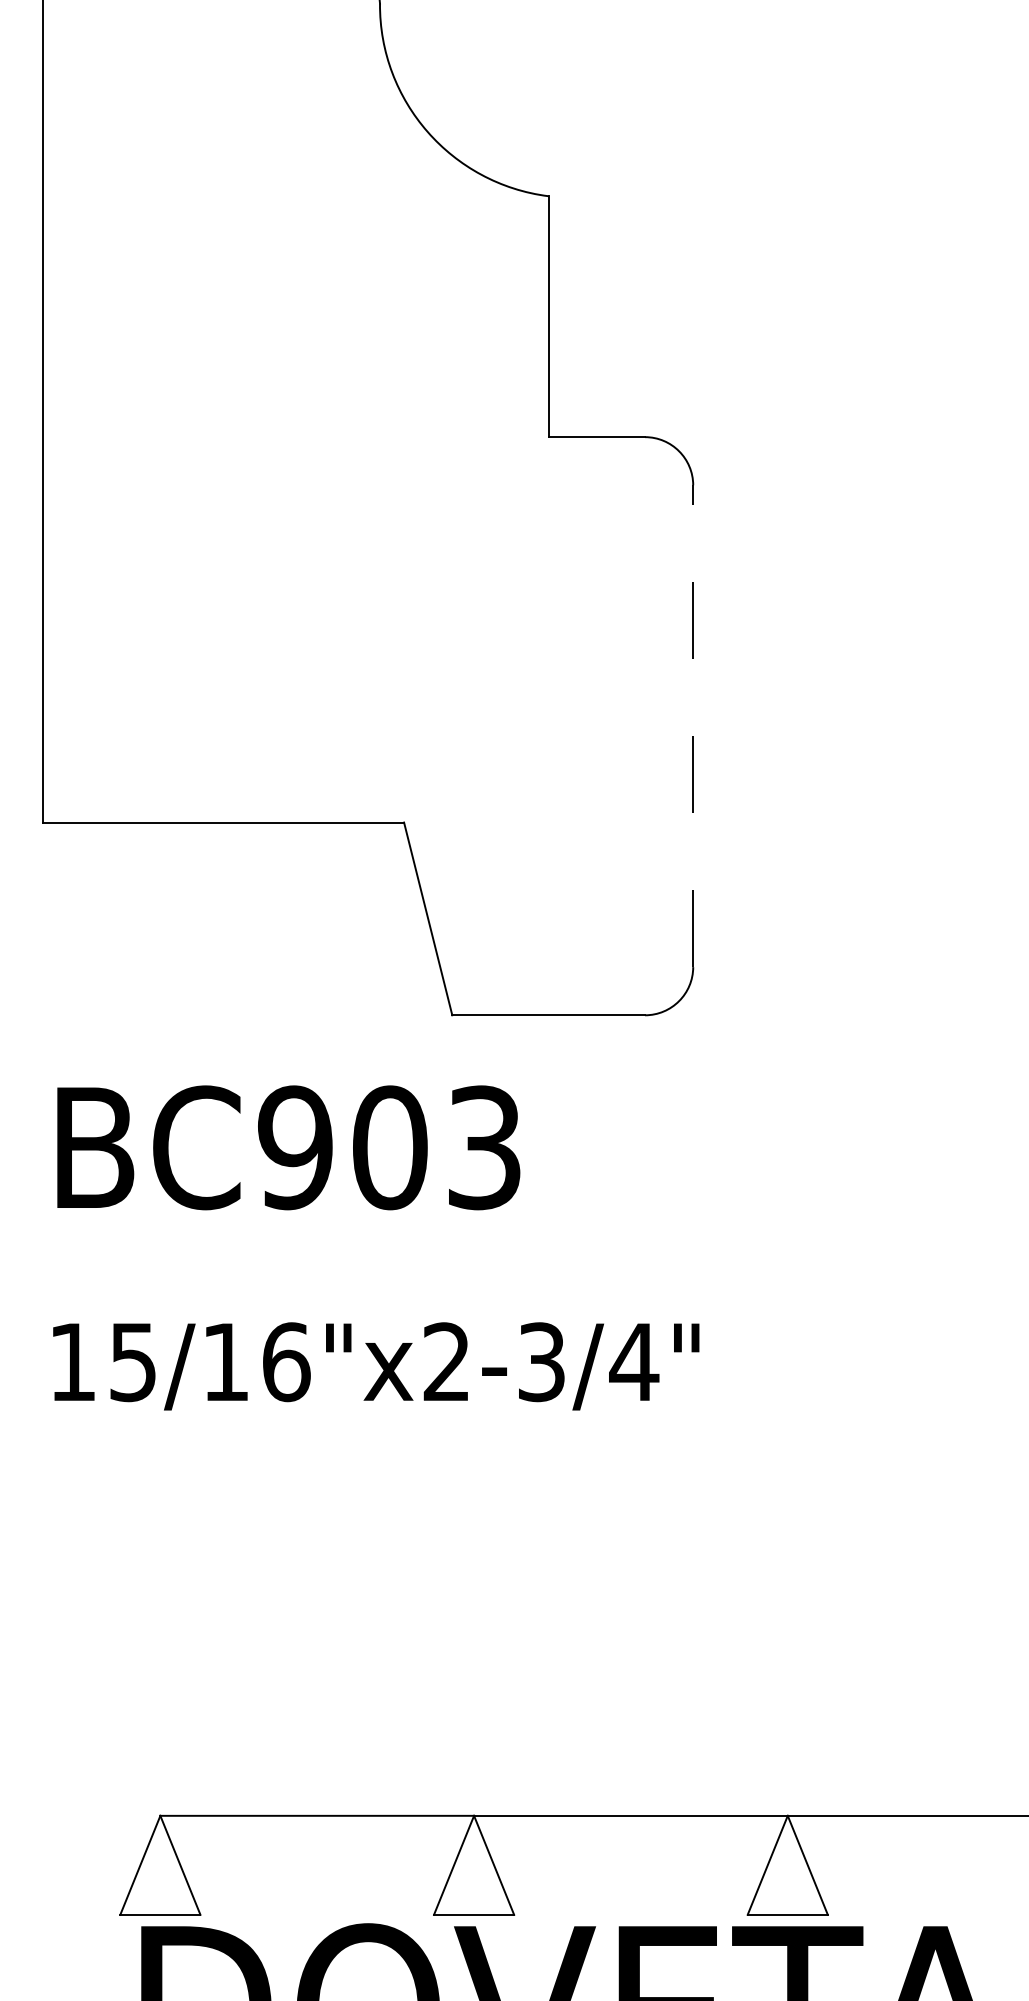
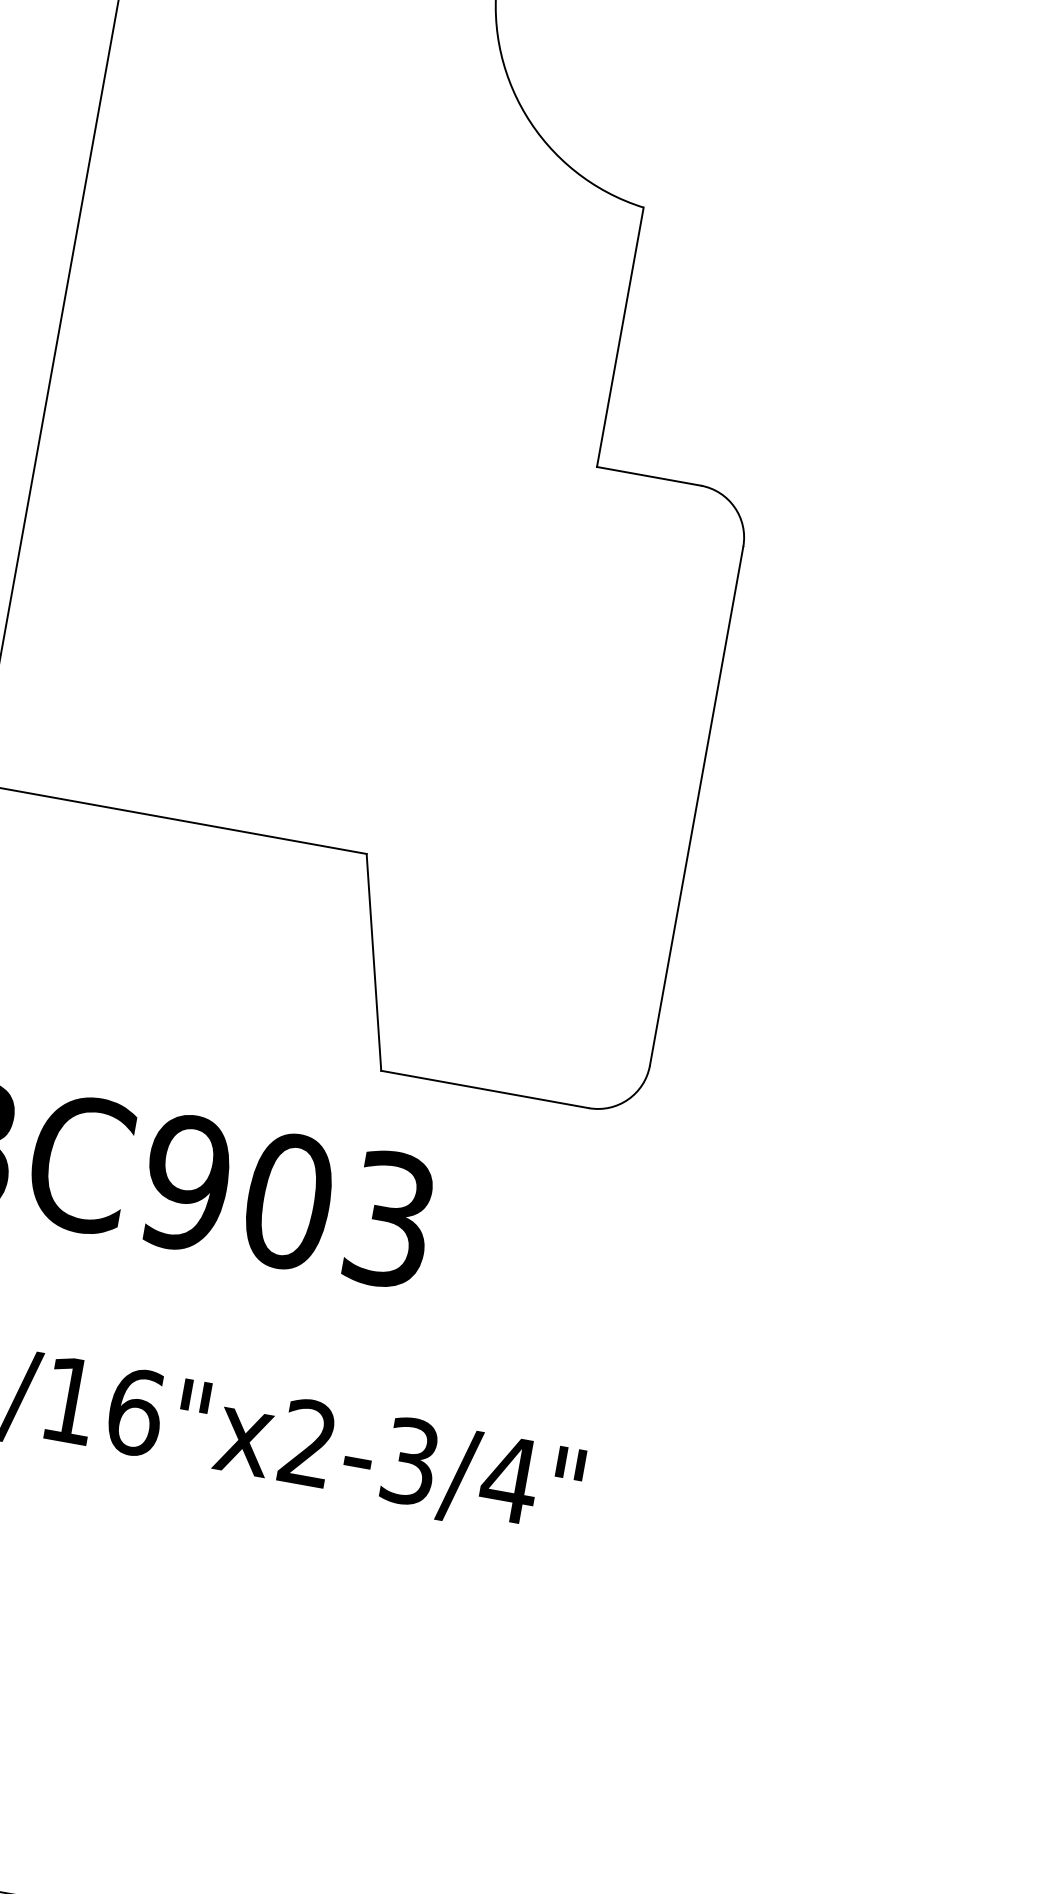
line: (693, 726) -> (696, 806), dashed -> solid

